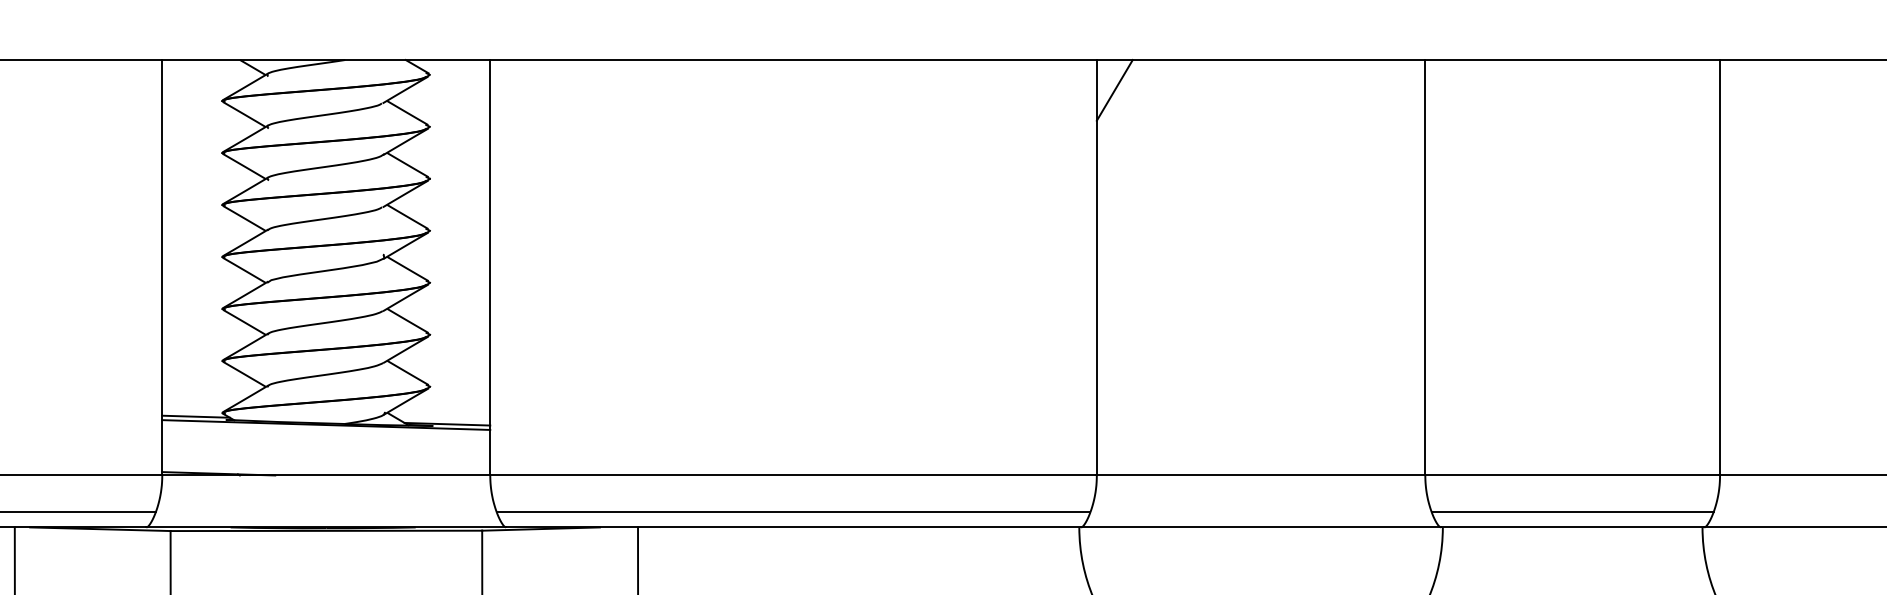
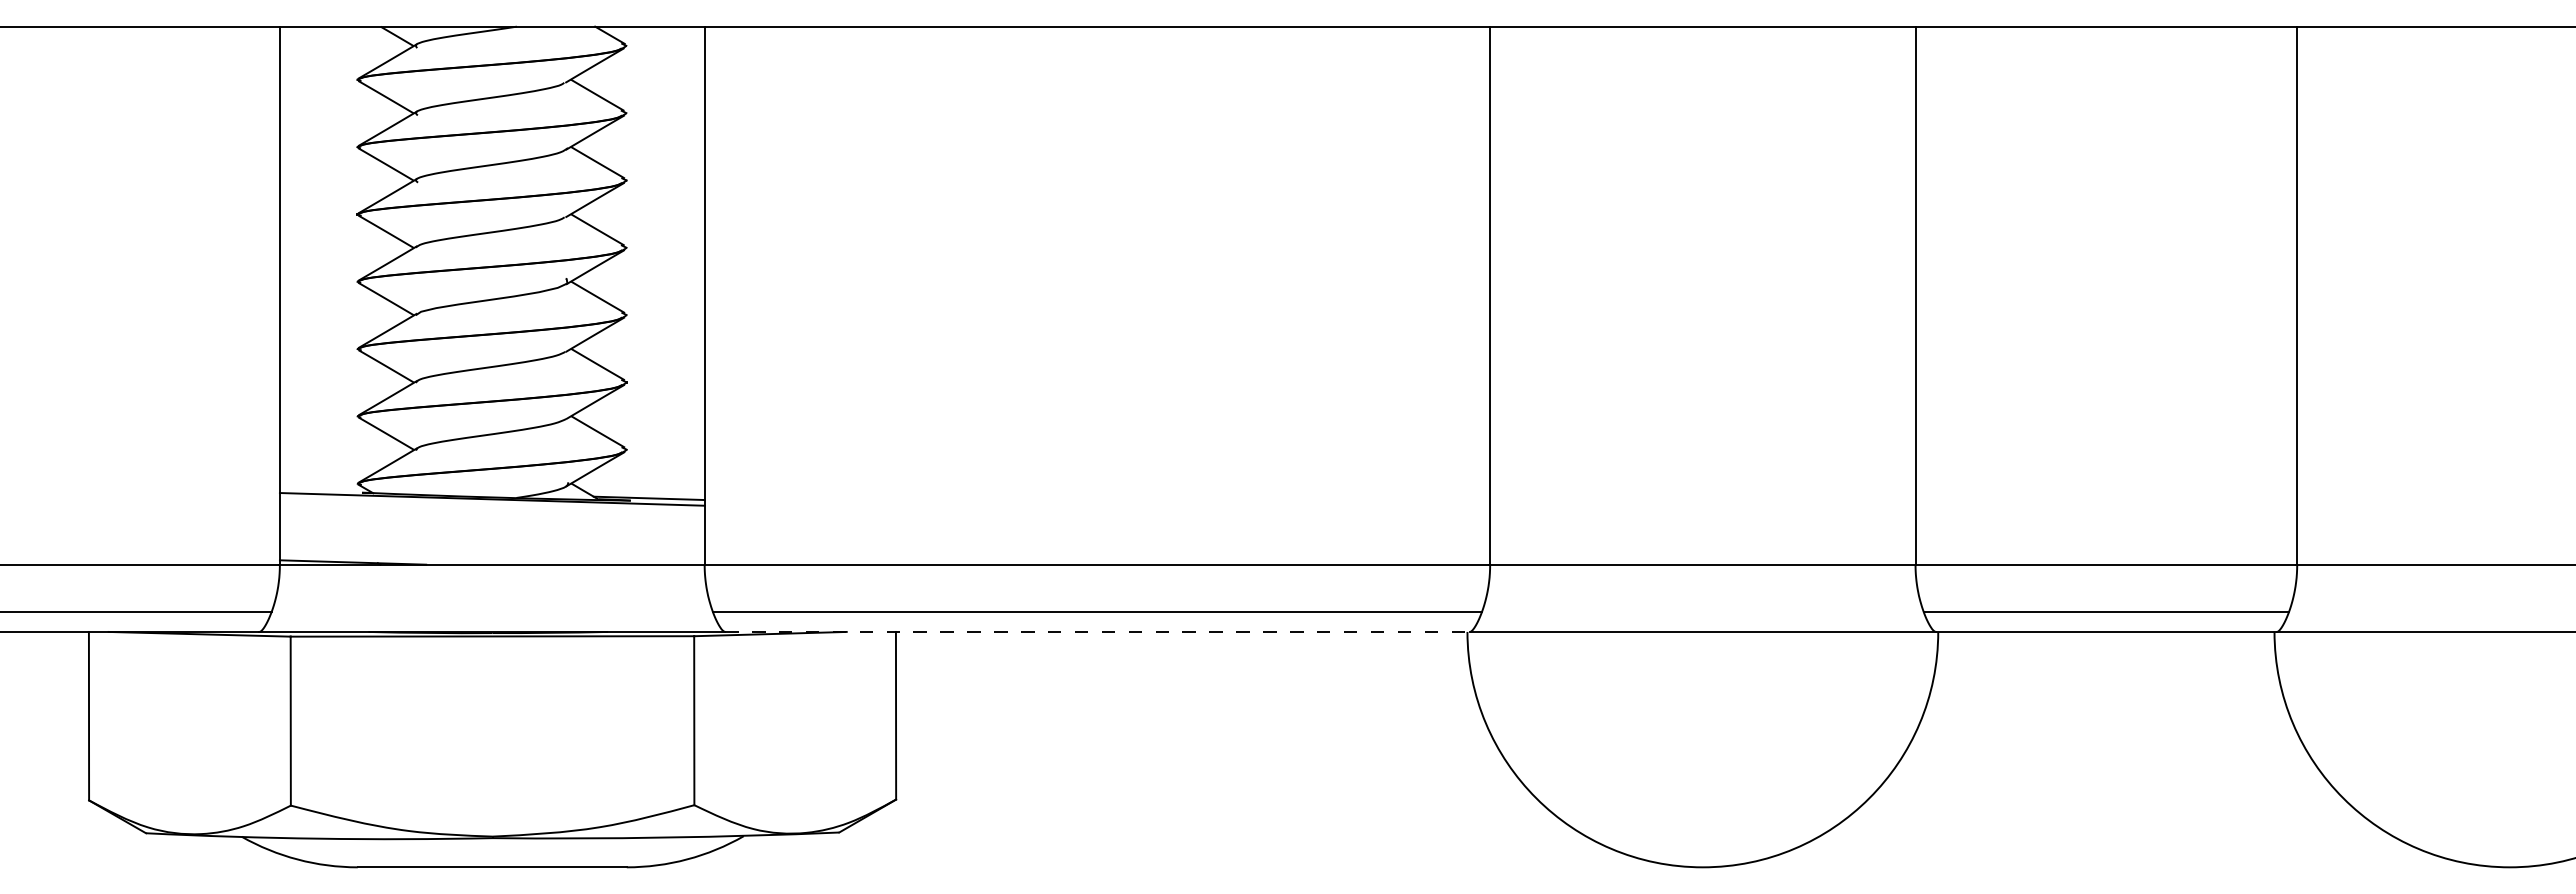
line: (1114, 90) -> (1513, 65), removed
line: (195, 416) -> (323, 488), removed
line: (794, 527) -> (1098, 631), solid -> dashed

